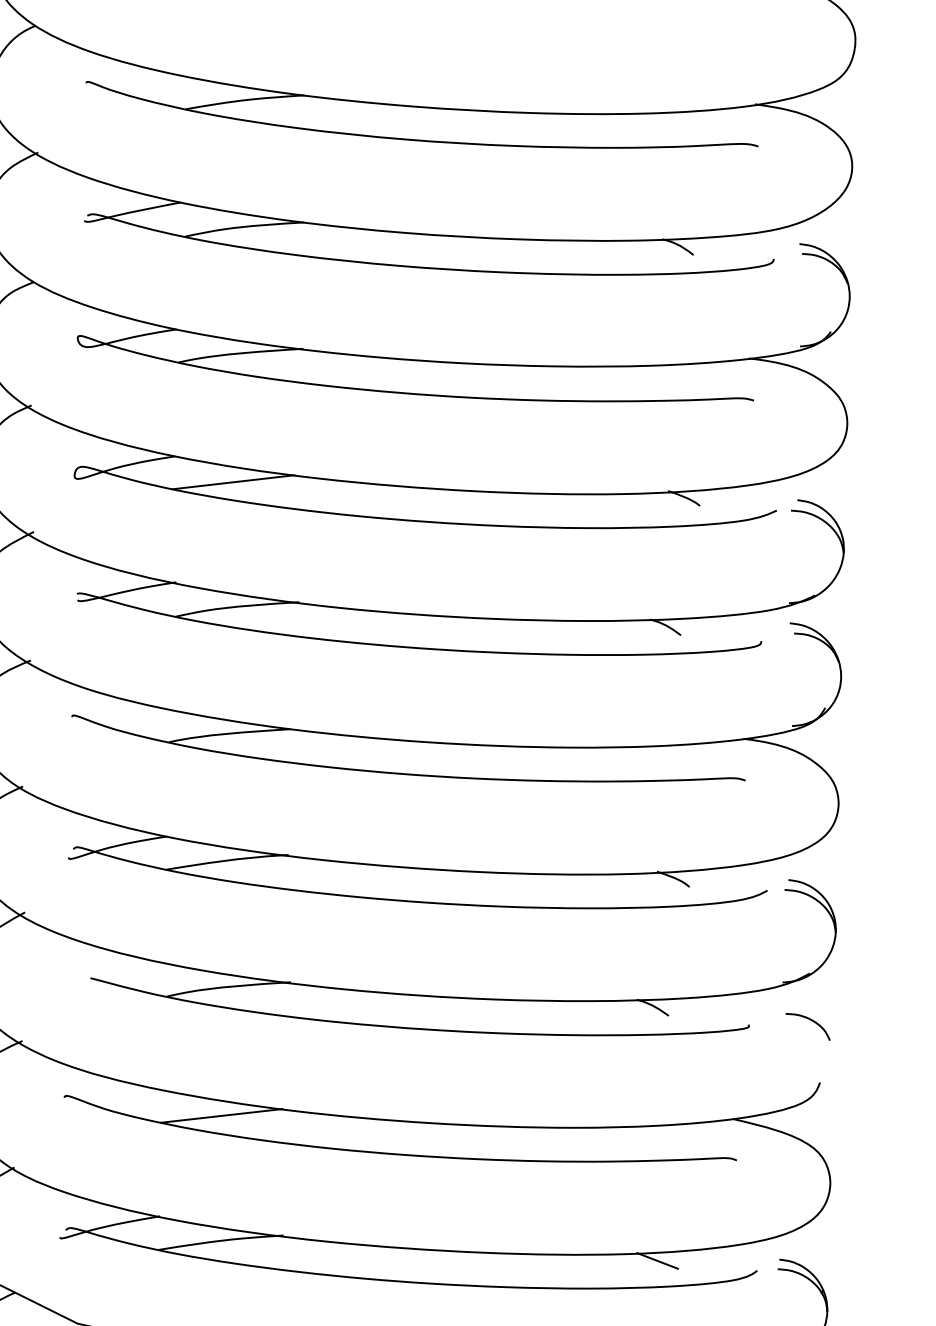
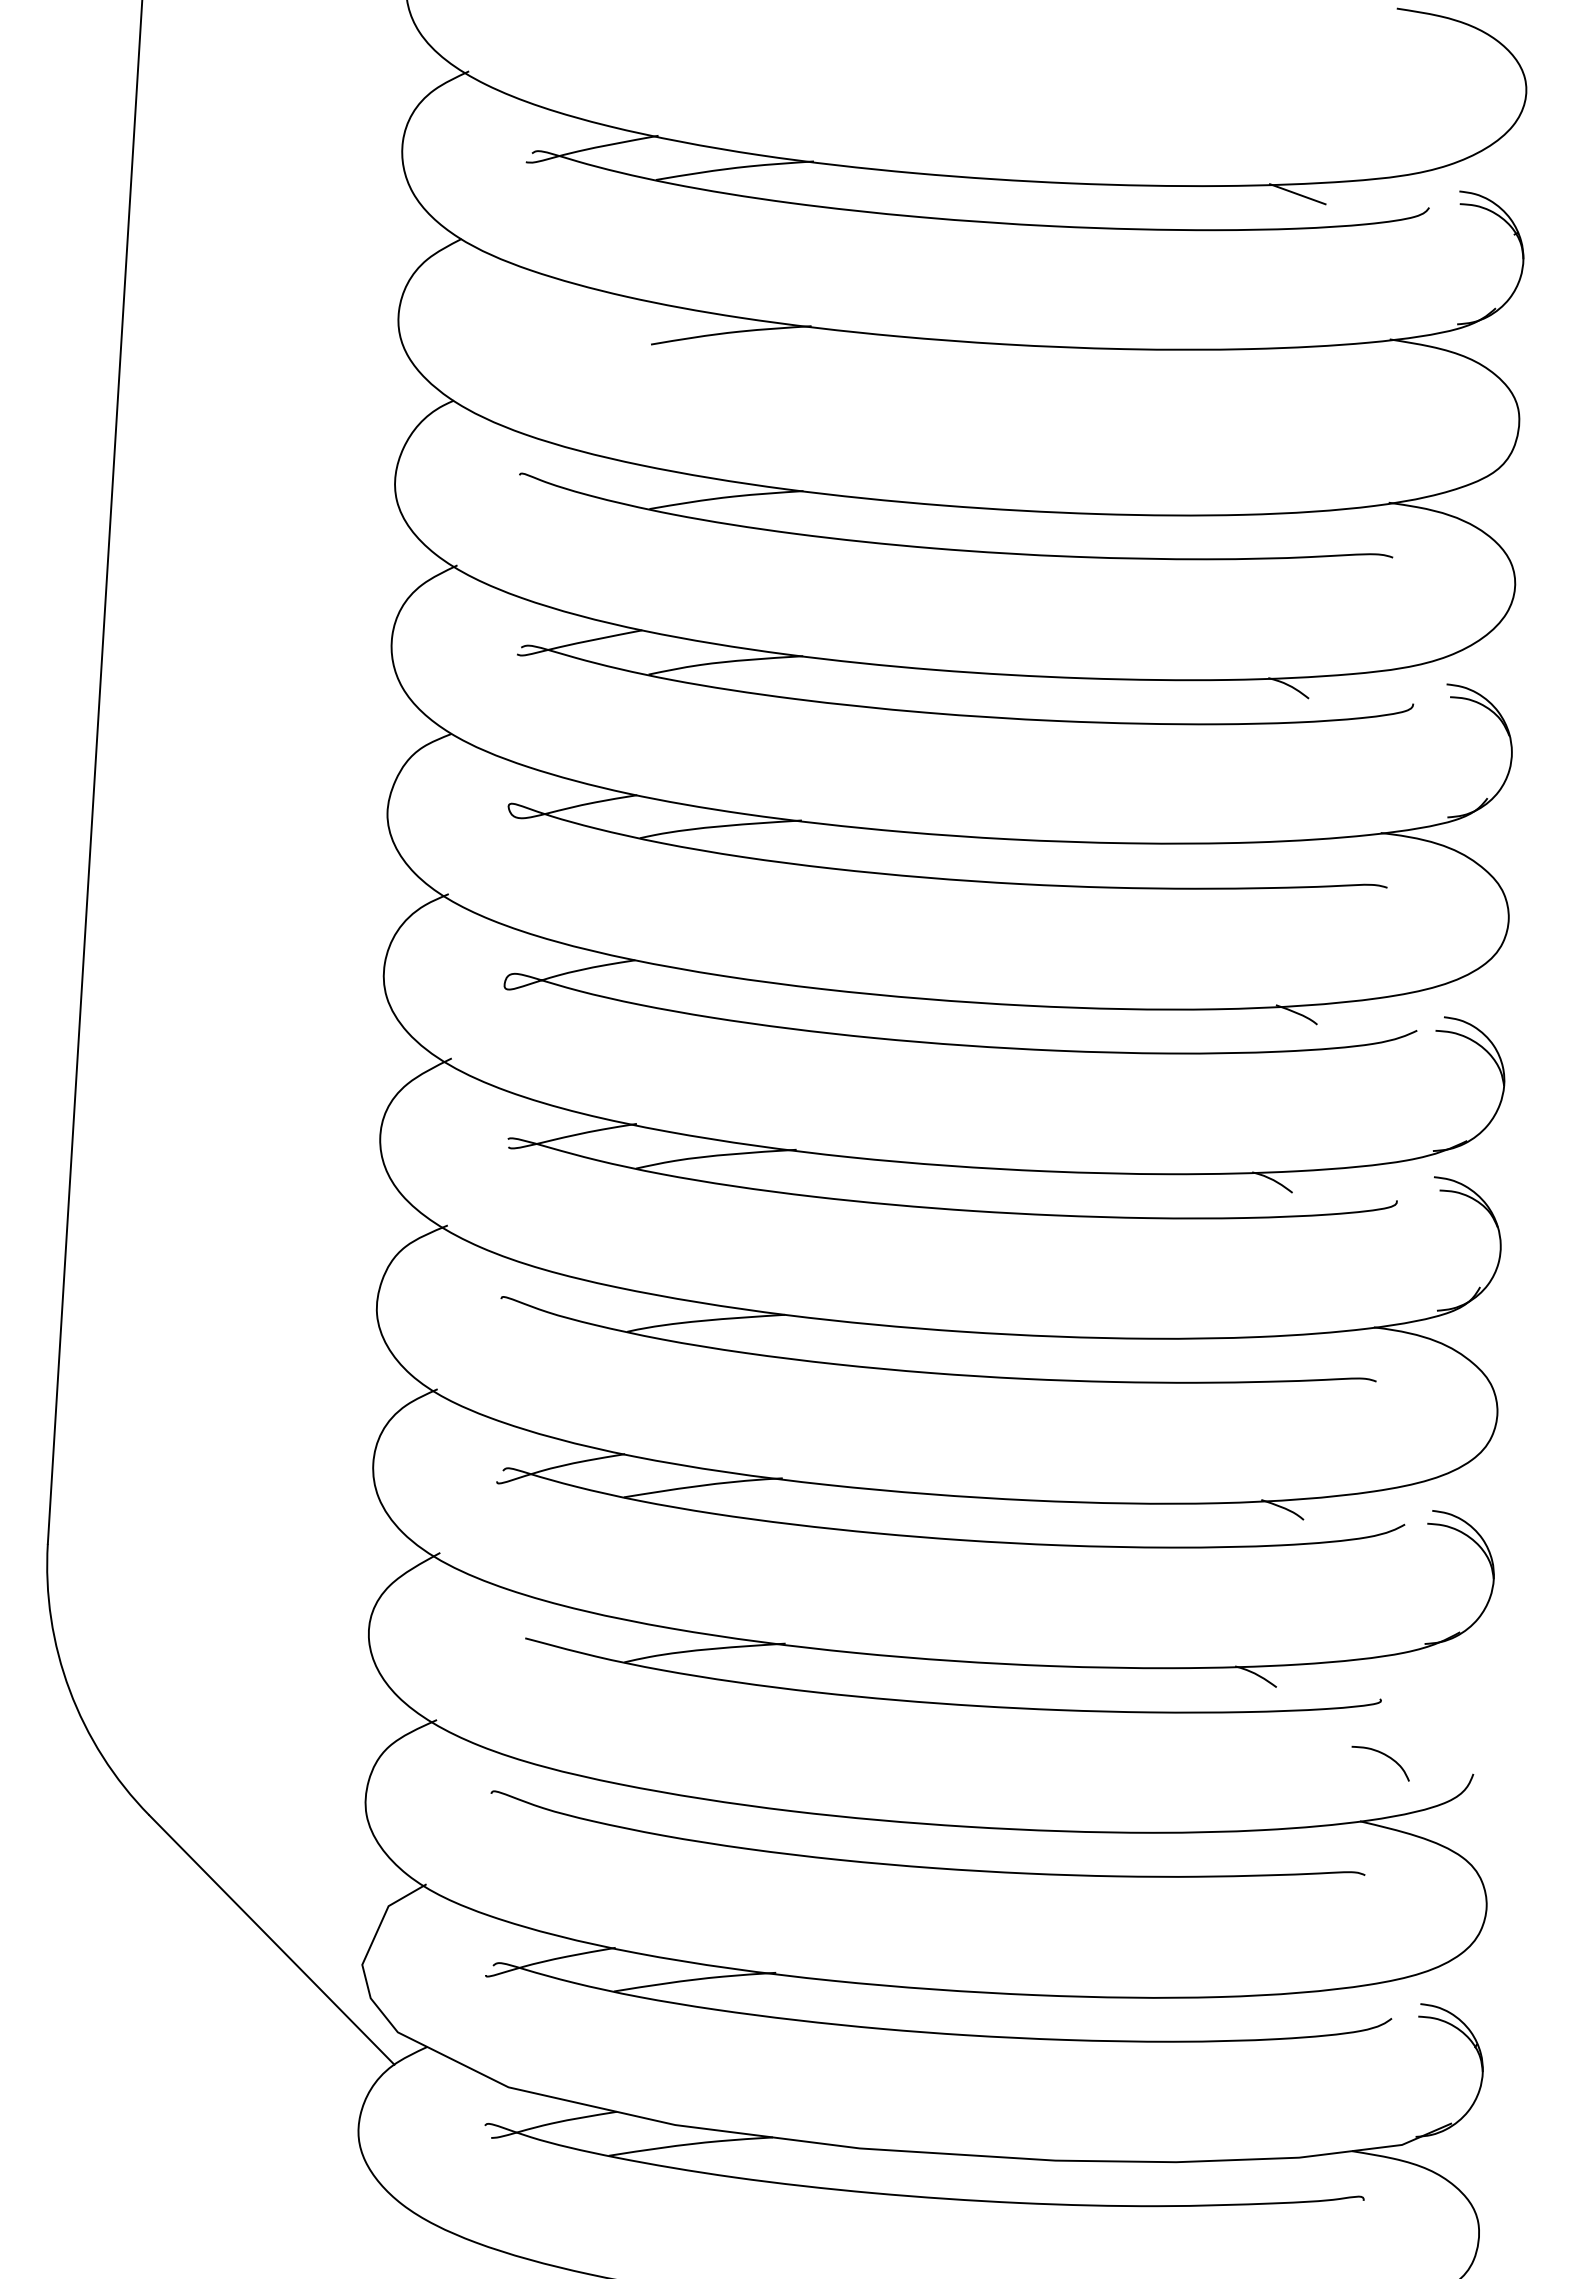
line: (233, 481) -> (711, 993), removed
curve: (810, 1020) -> (1384, 1755), moved
line: (221, 1116) -> (695, 1817), removed
line: (657, 1260) -> (1261, 2005), removed

